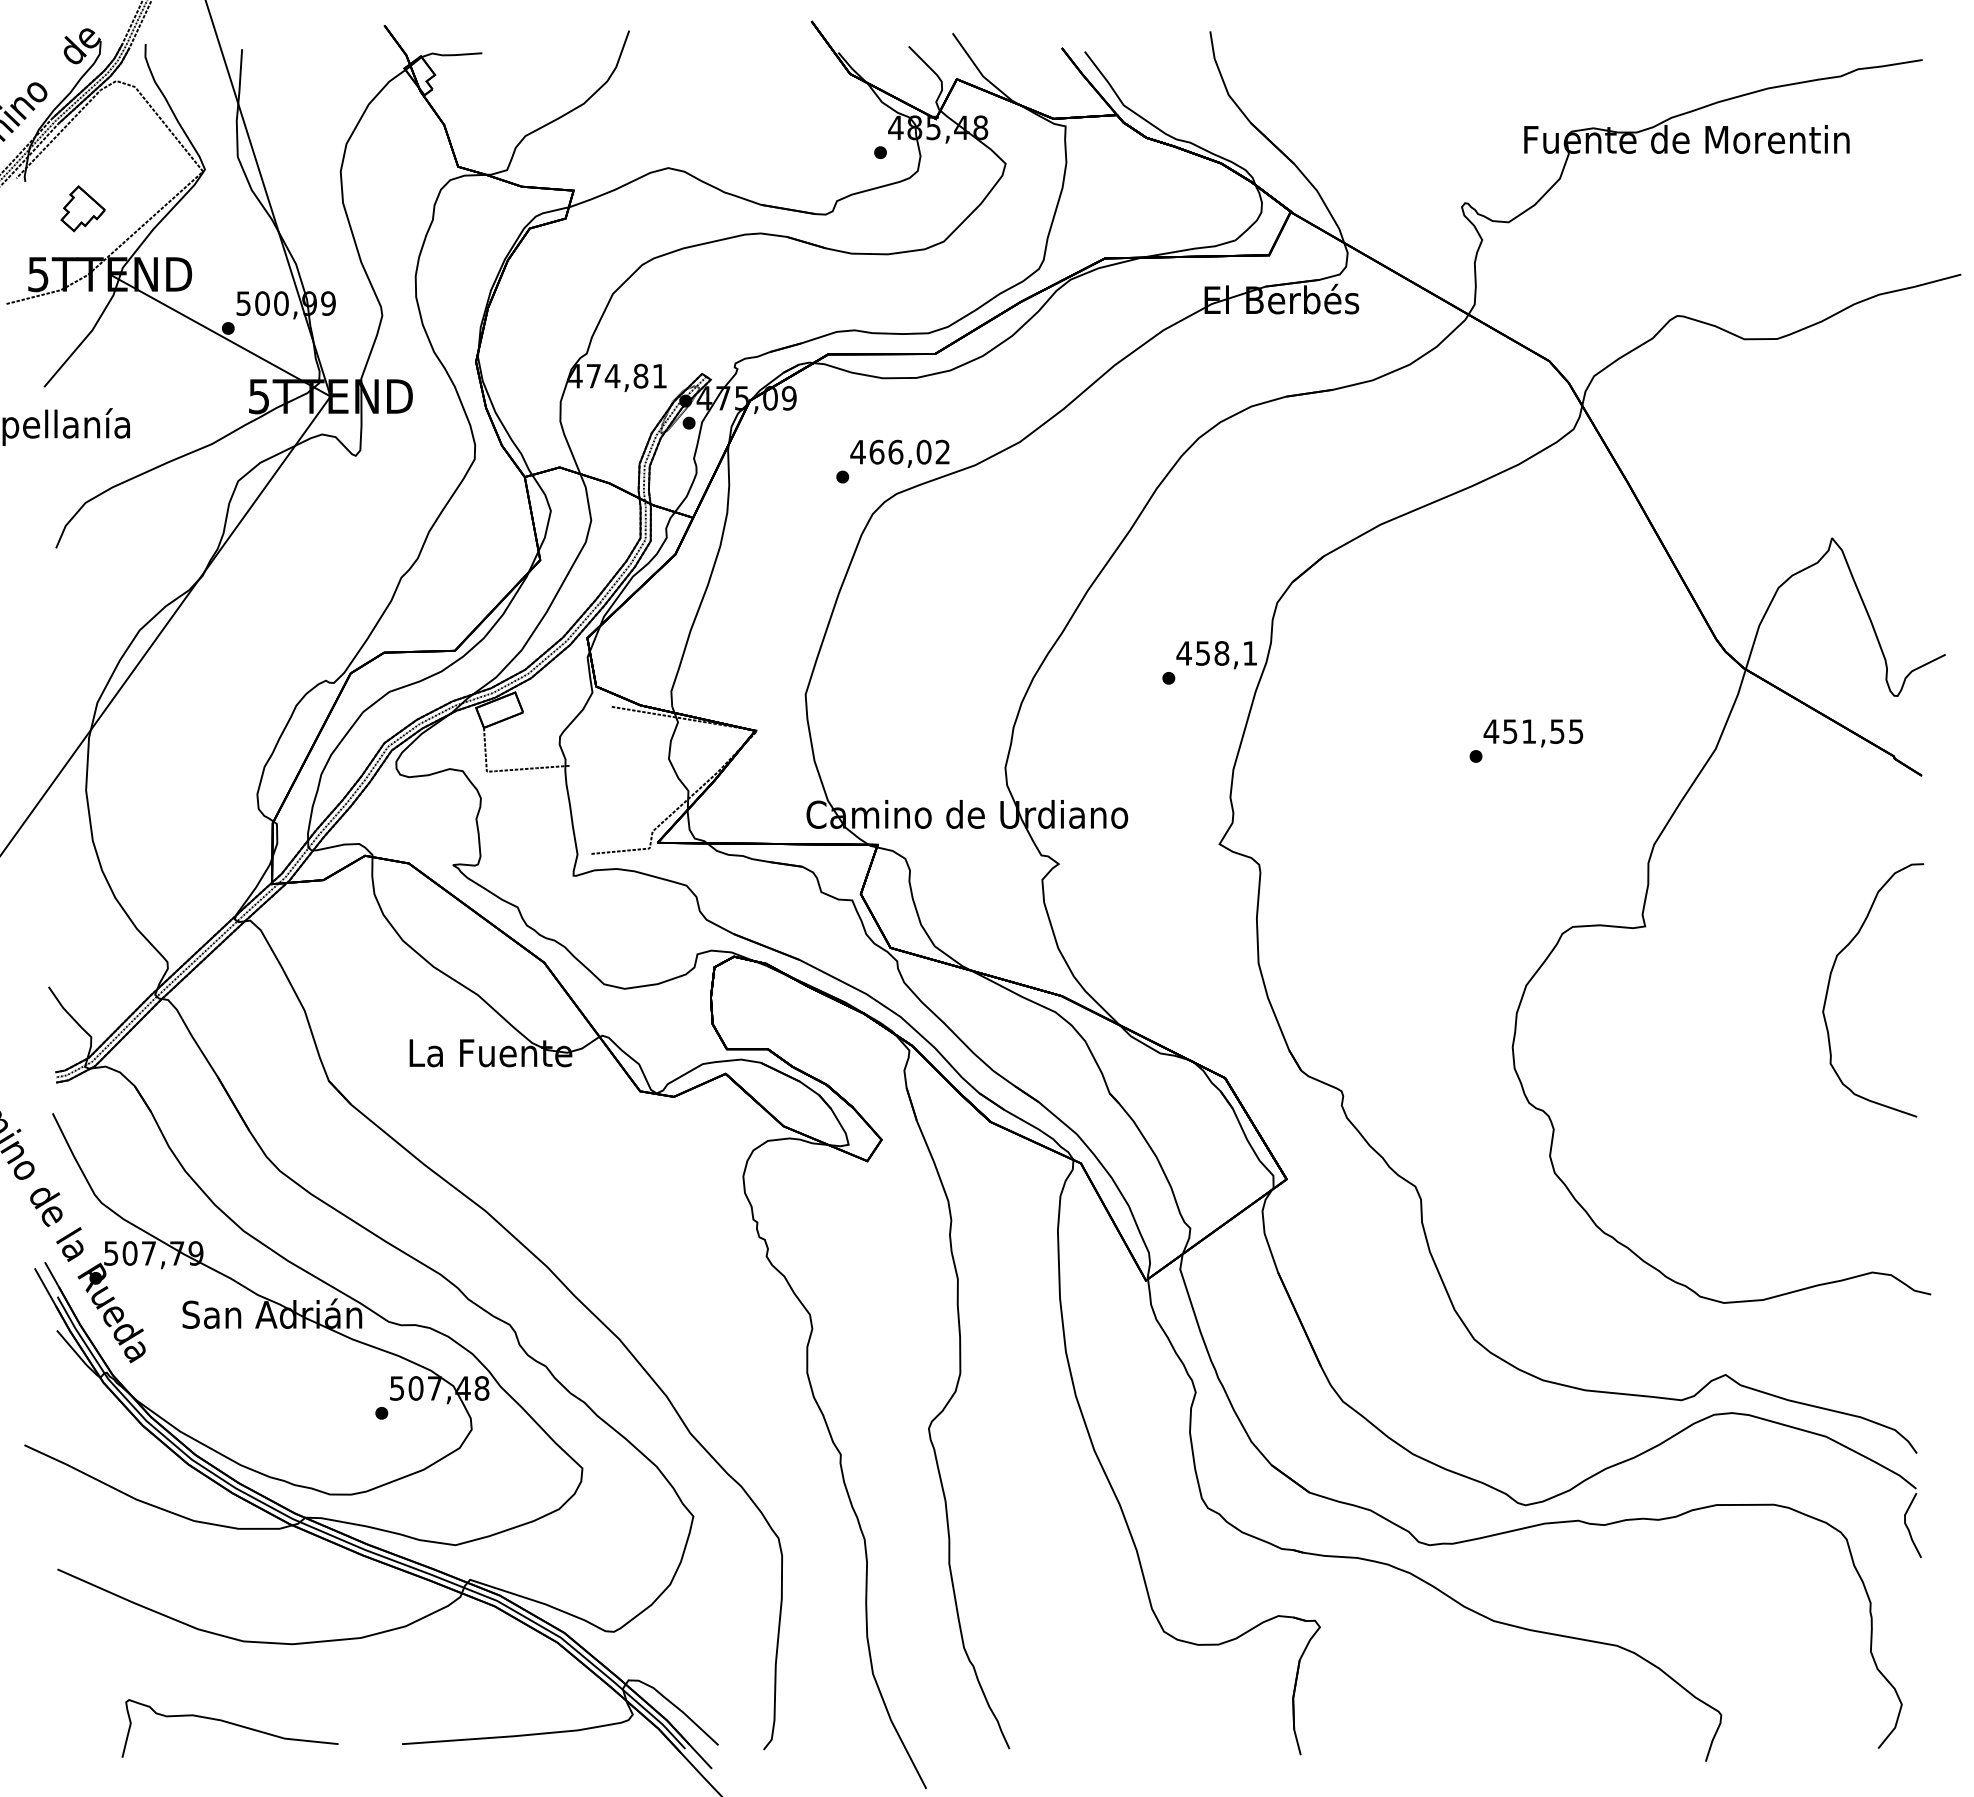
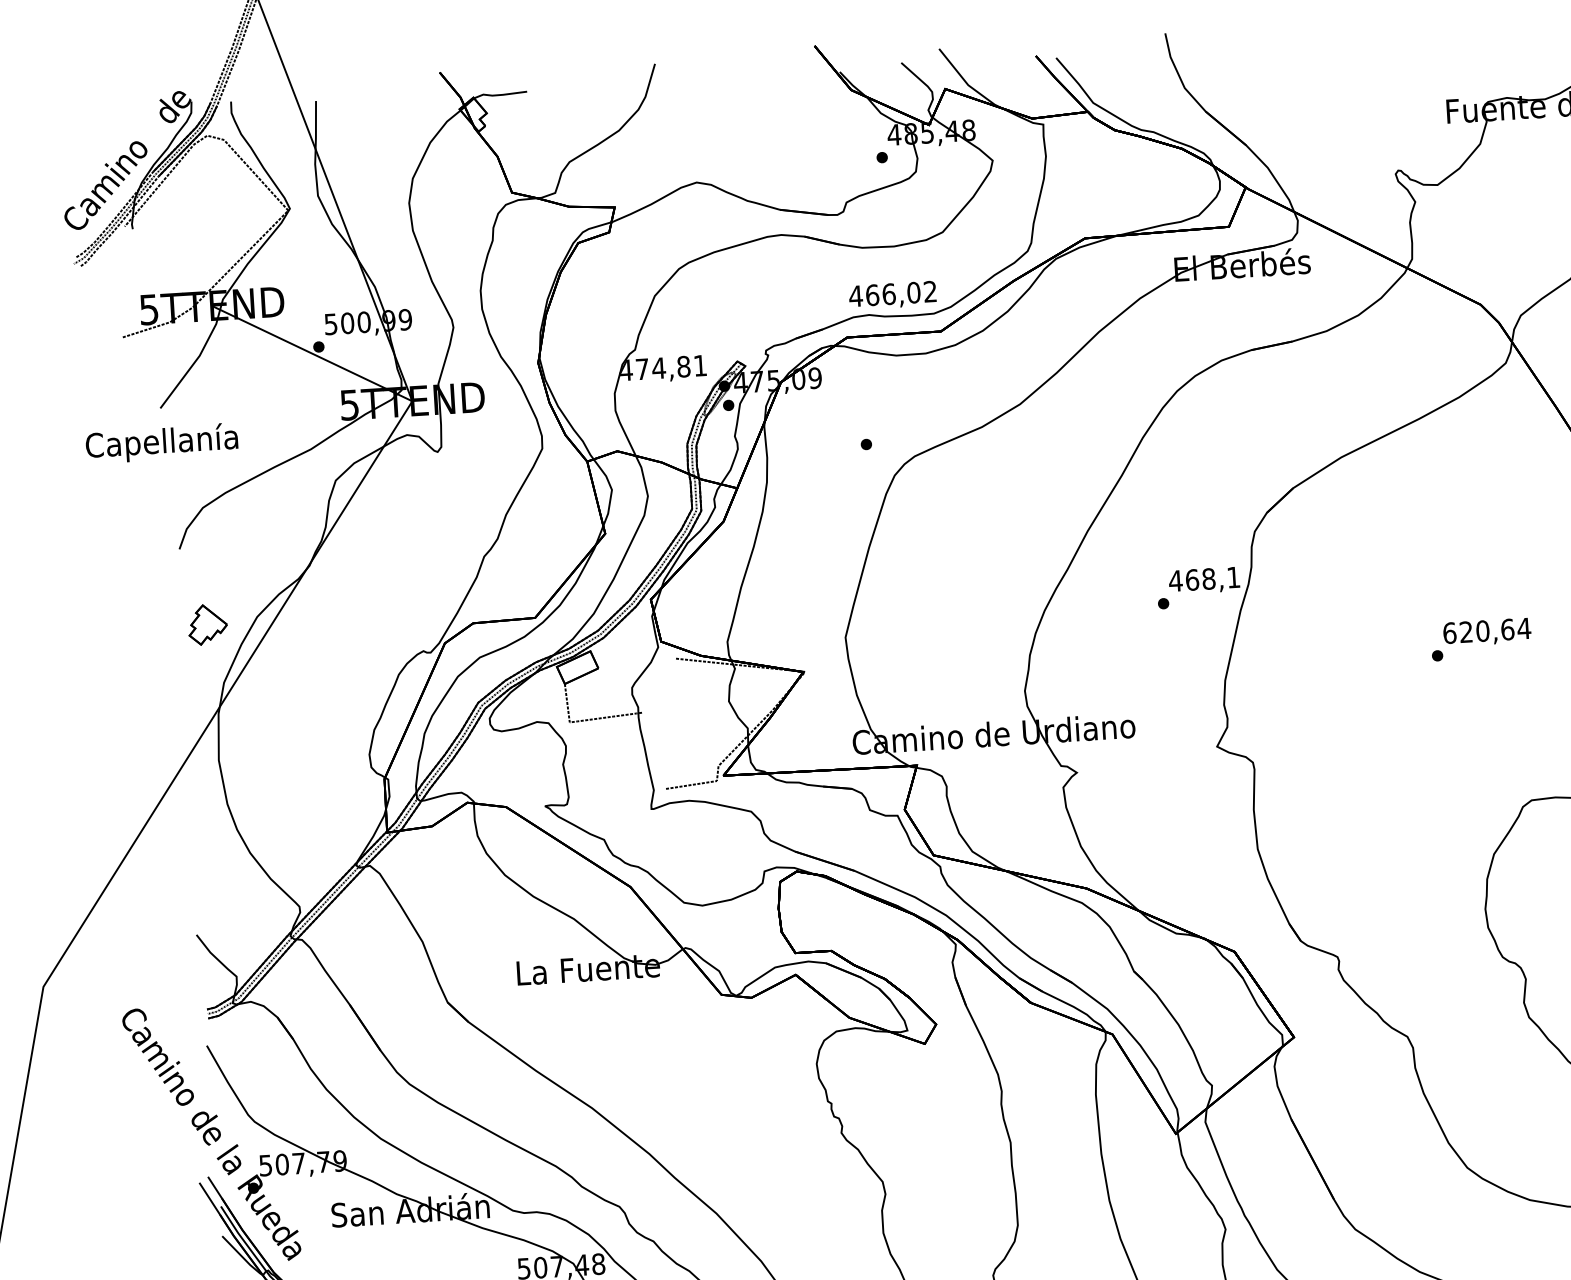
part: (82, 208) -> (207, 624), moved
text: (899, 453) -> (892, 295), moved
text: (1202, 653) -> (1191, 580), 458,1 -> 468,1
text: (1533, 731) -> (1486, 630), 451,55 -> 620,64

